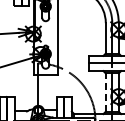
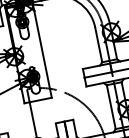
line: (105, 92) -> (110, 107), dashed -> solid

